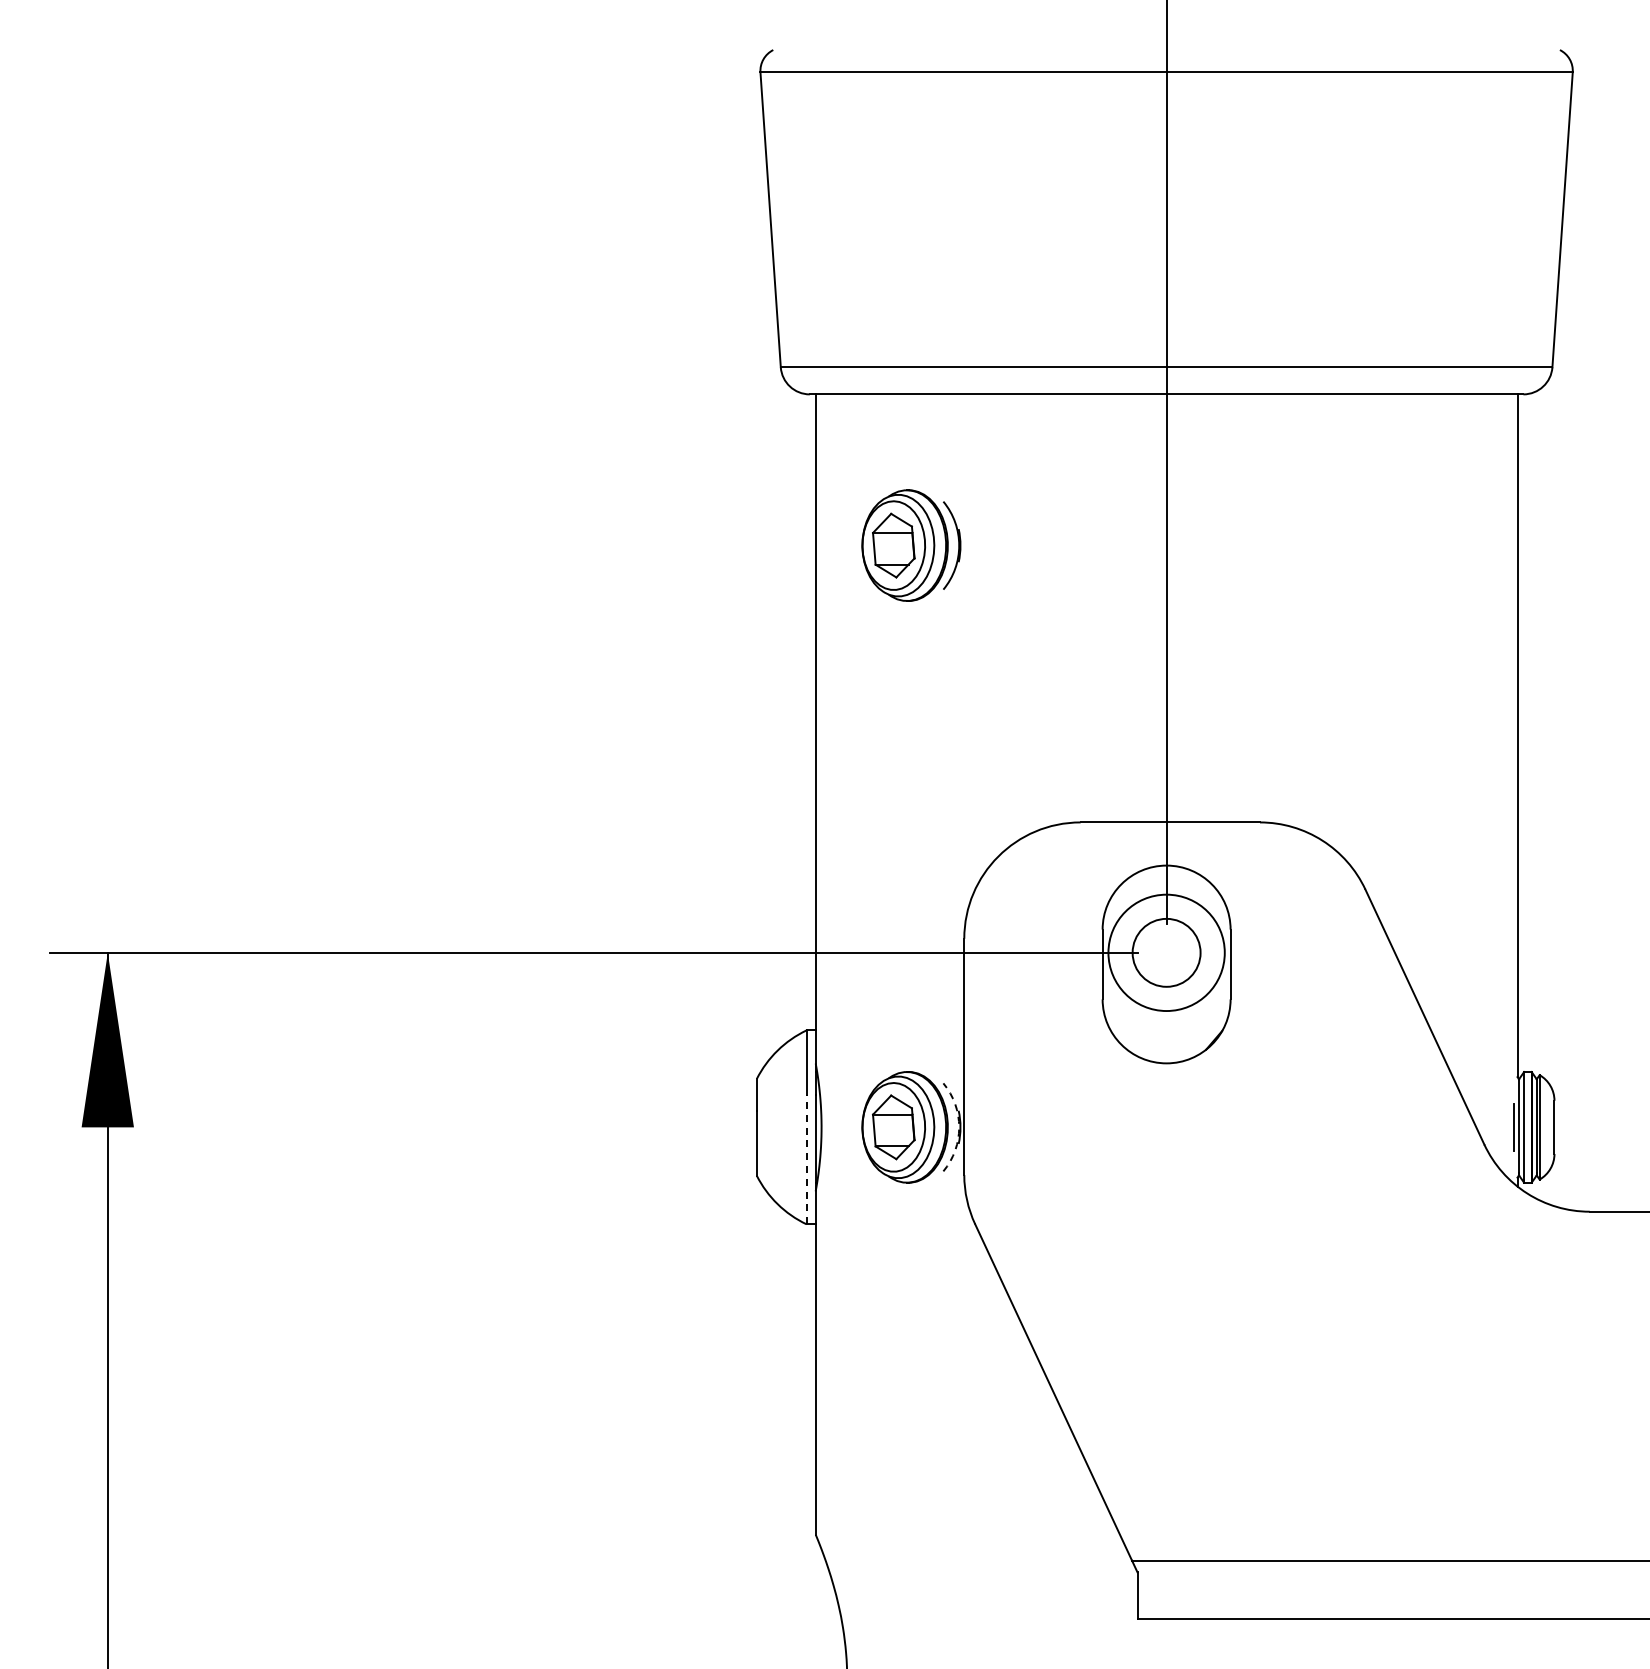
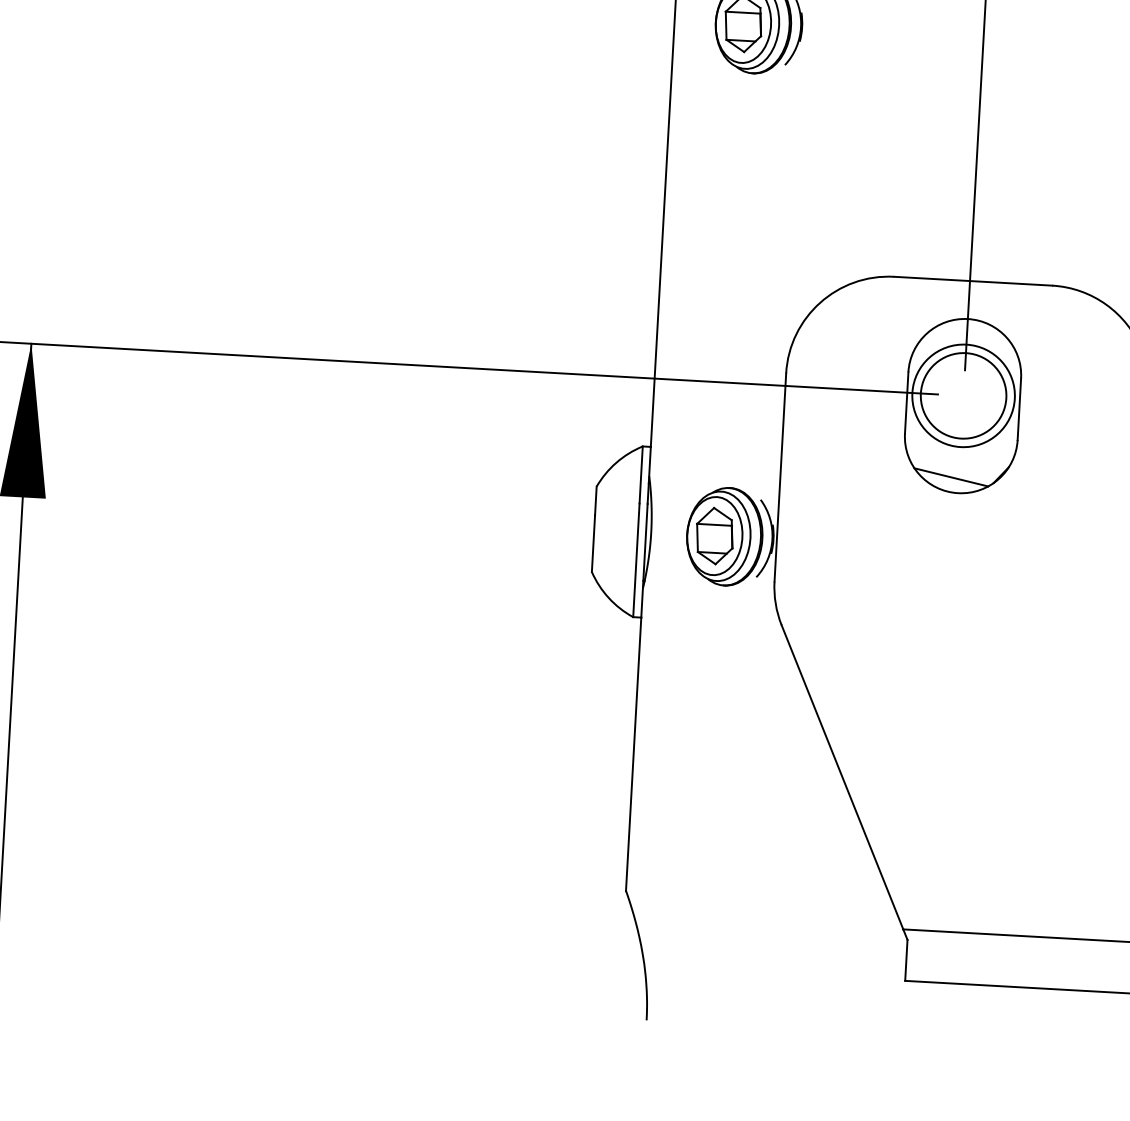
circle: (1166, 952) -> (963, 395), size x1.43
line: (1157, 1045) -> (951, 477), added
arc: (959, 1127) -> (772, 539), dashed -> solid
line: (806, 1159) -> (636, 560), dashed -> solid

